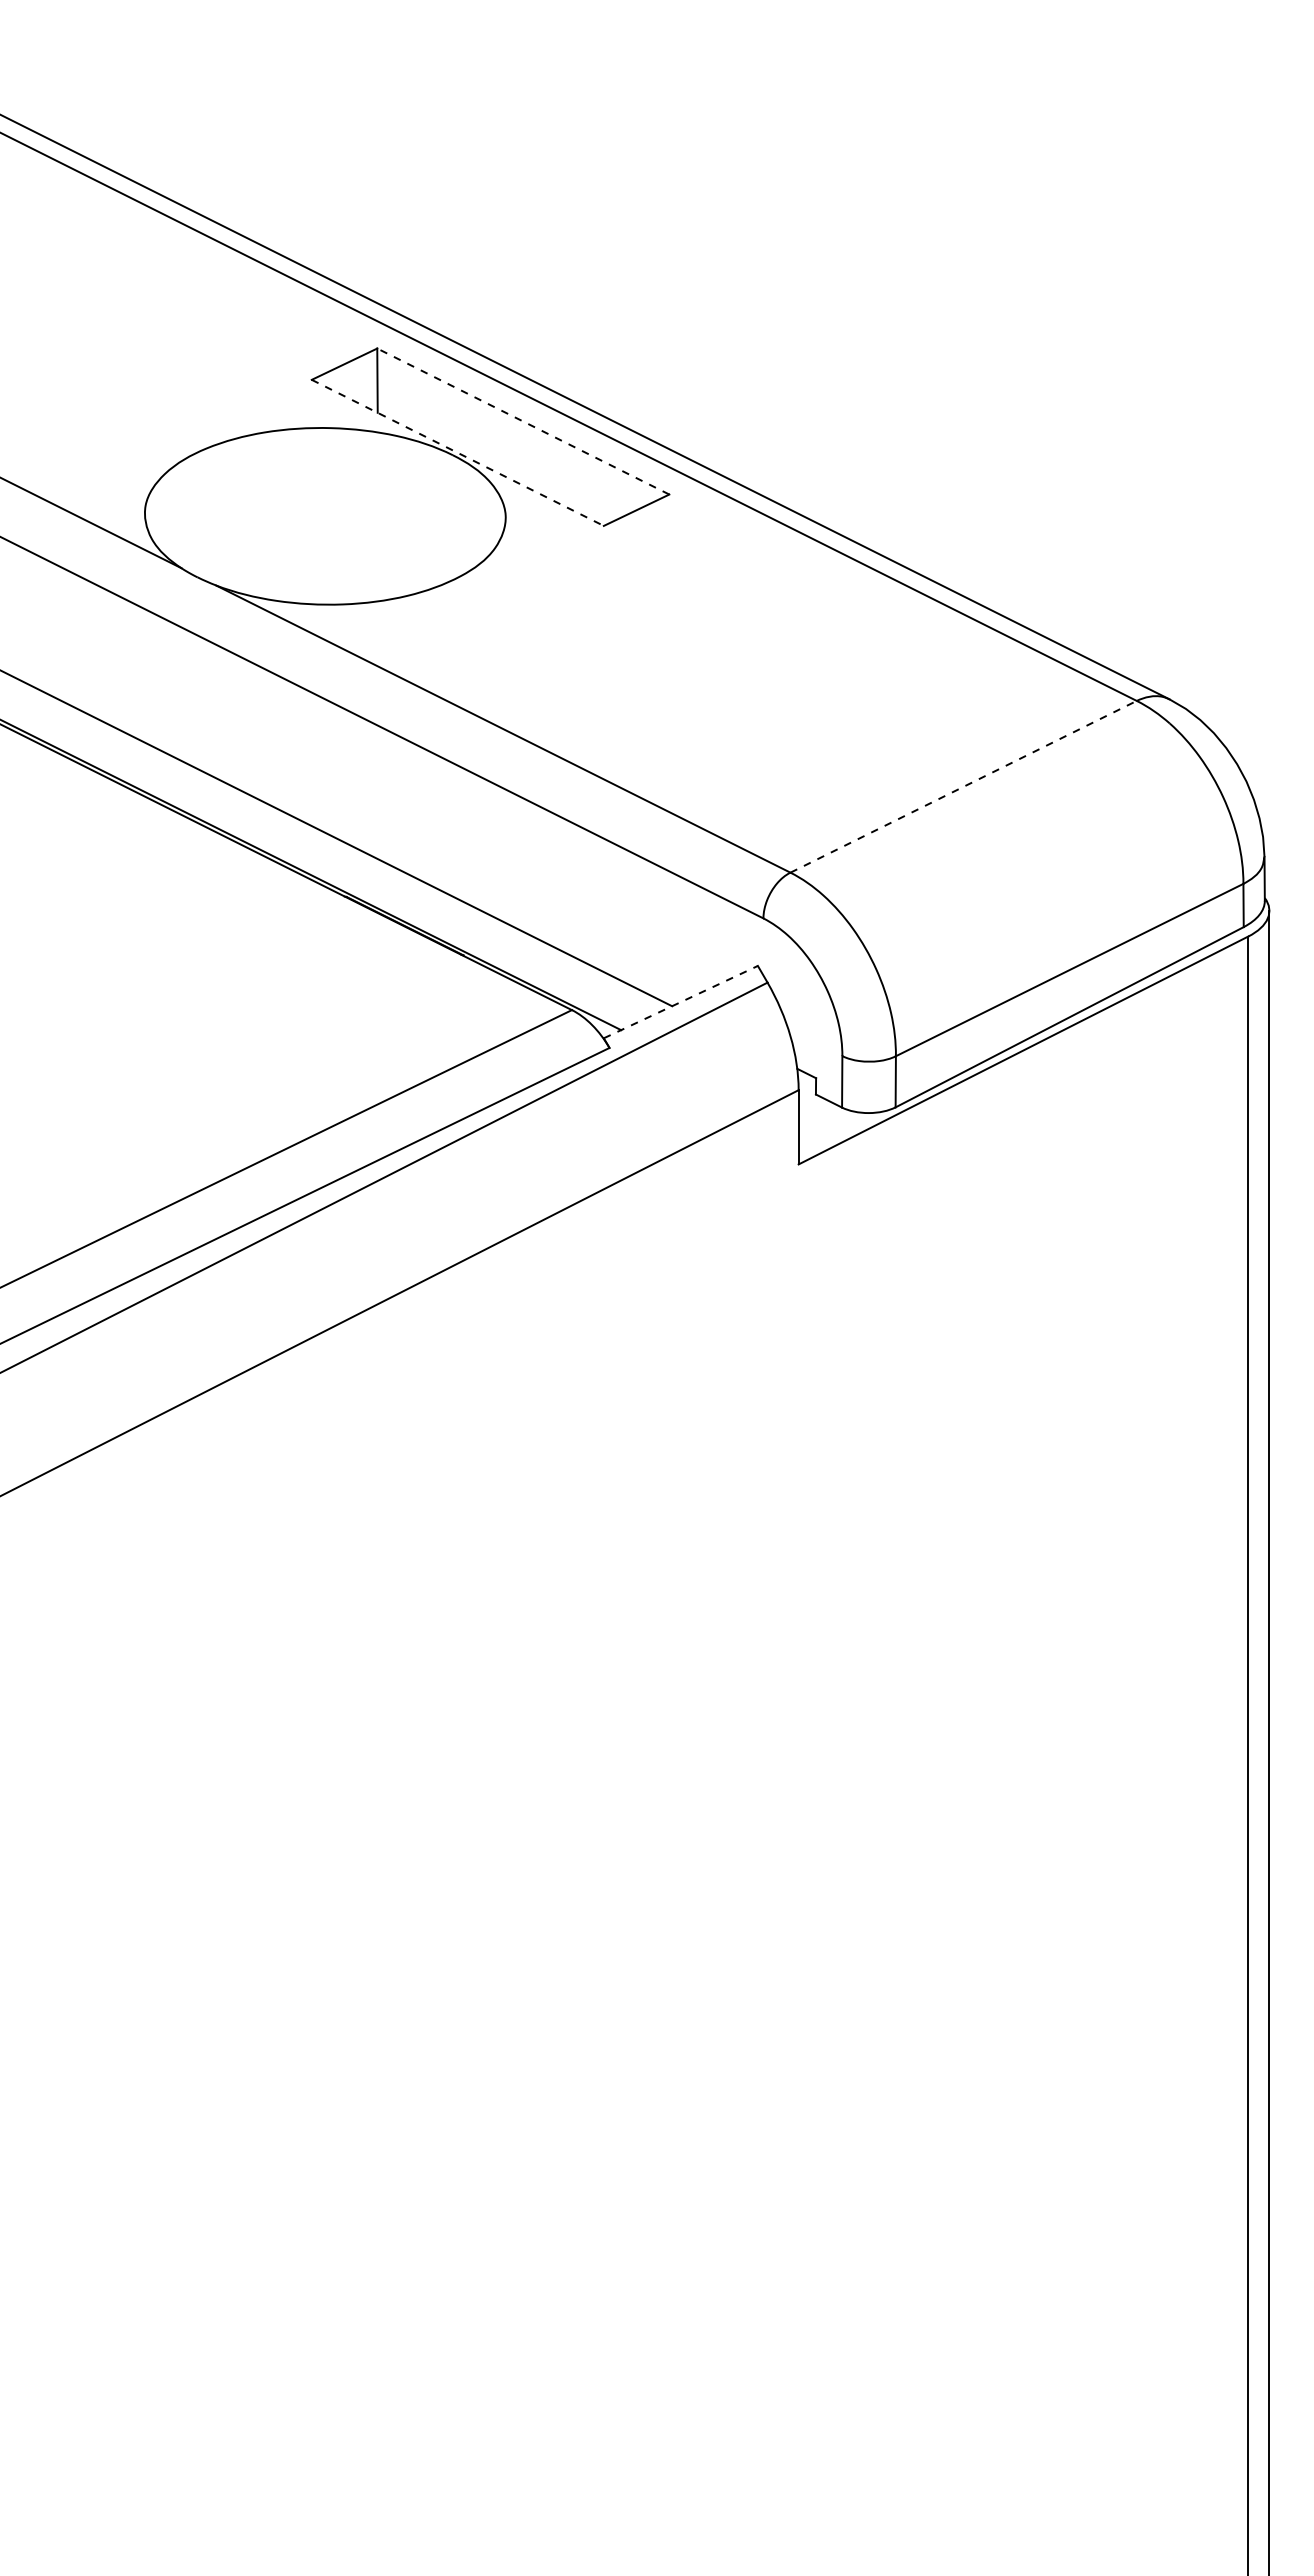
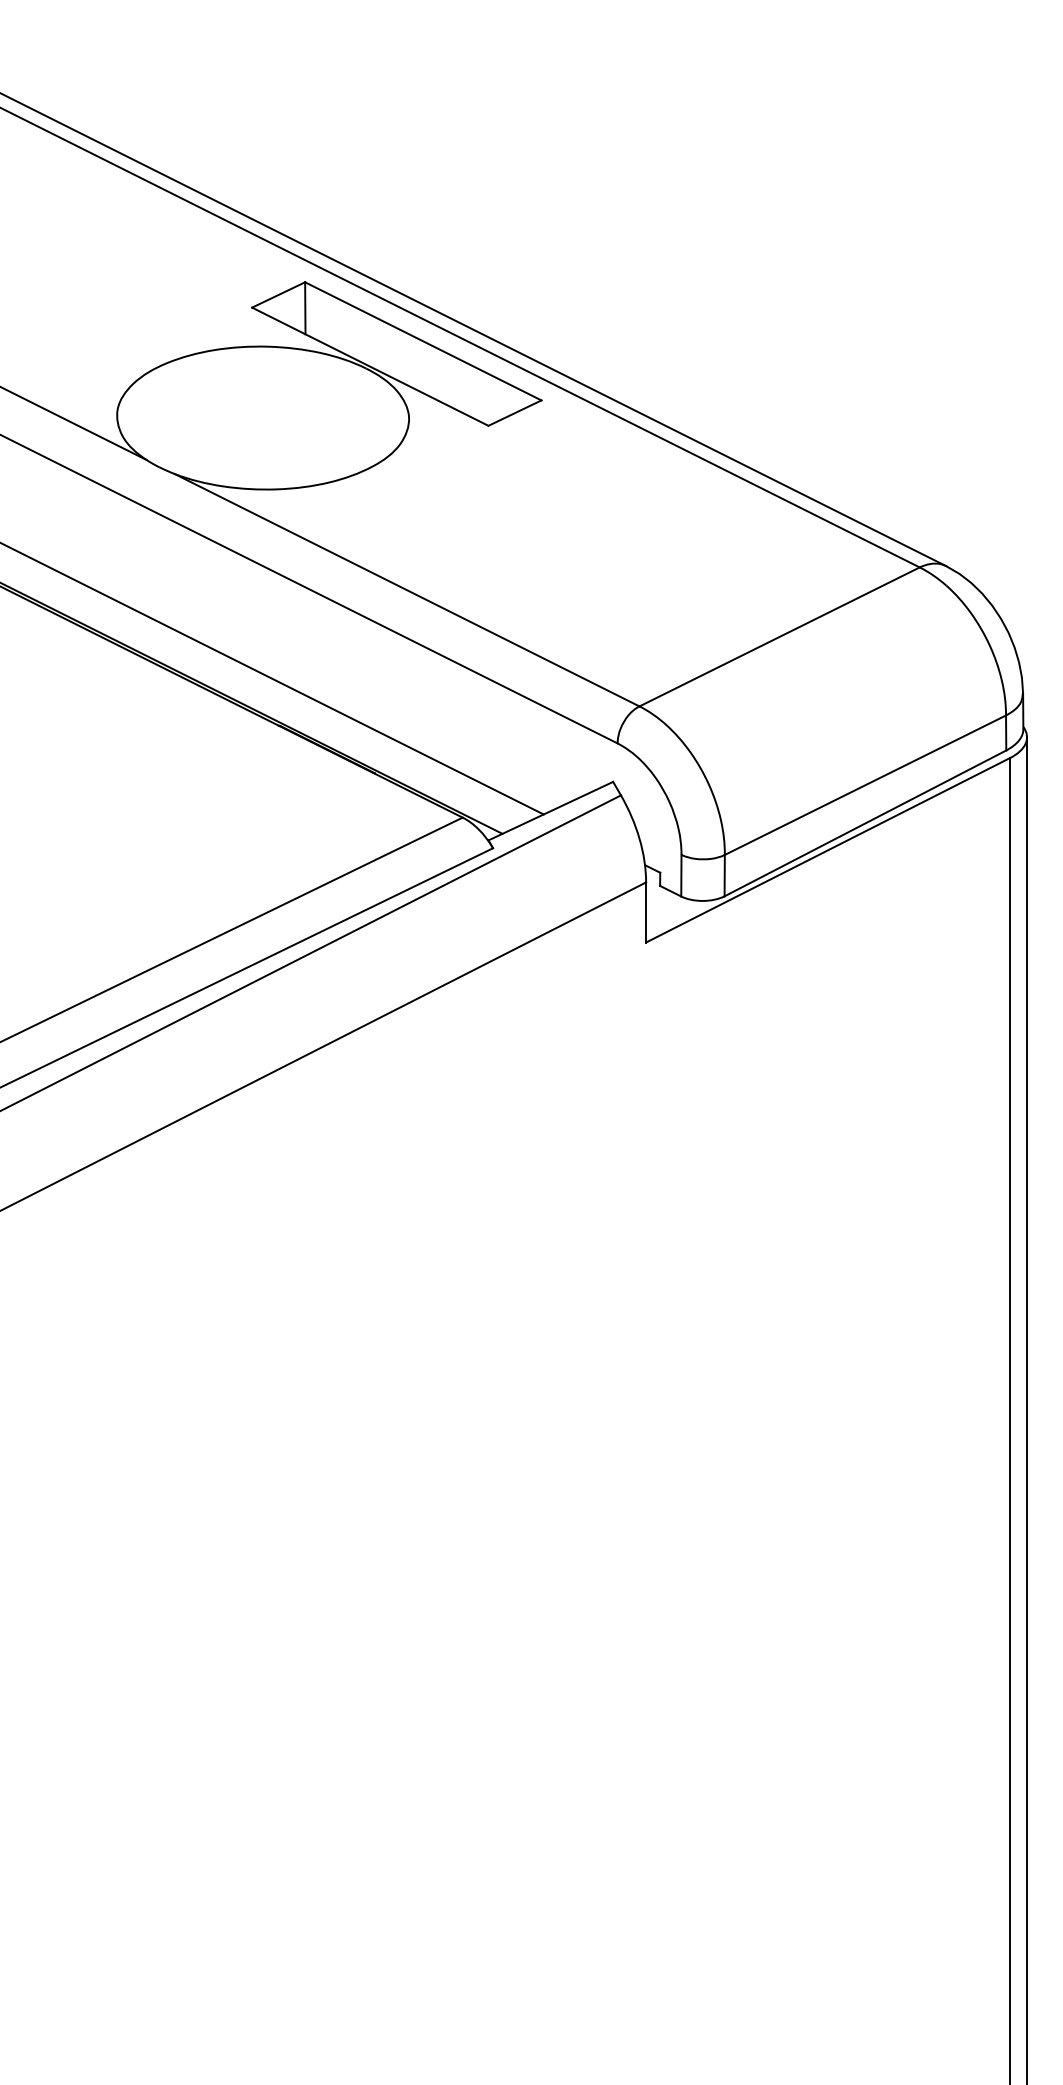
line: (522, 421) -> (422, 341), dashed -> solid
line: (458, 453) -> (370, 367), dashed -> solid
line: (964, 786) -> (780, 636), dashed -> solid
line: (681, 1001) -> (551, 810), dashed -> solid

